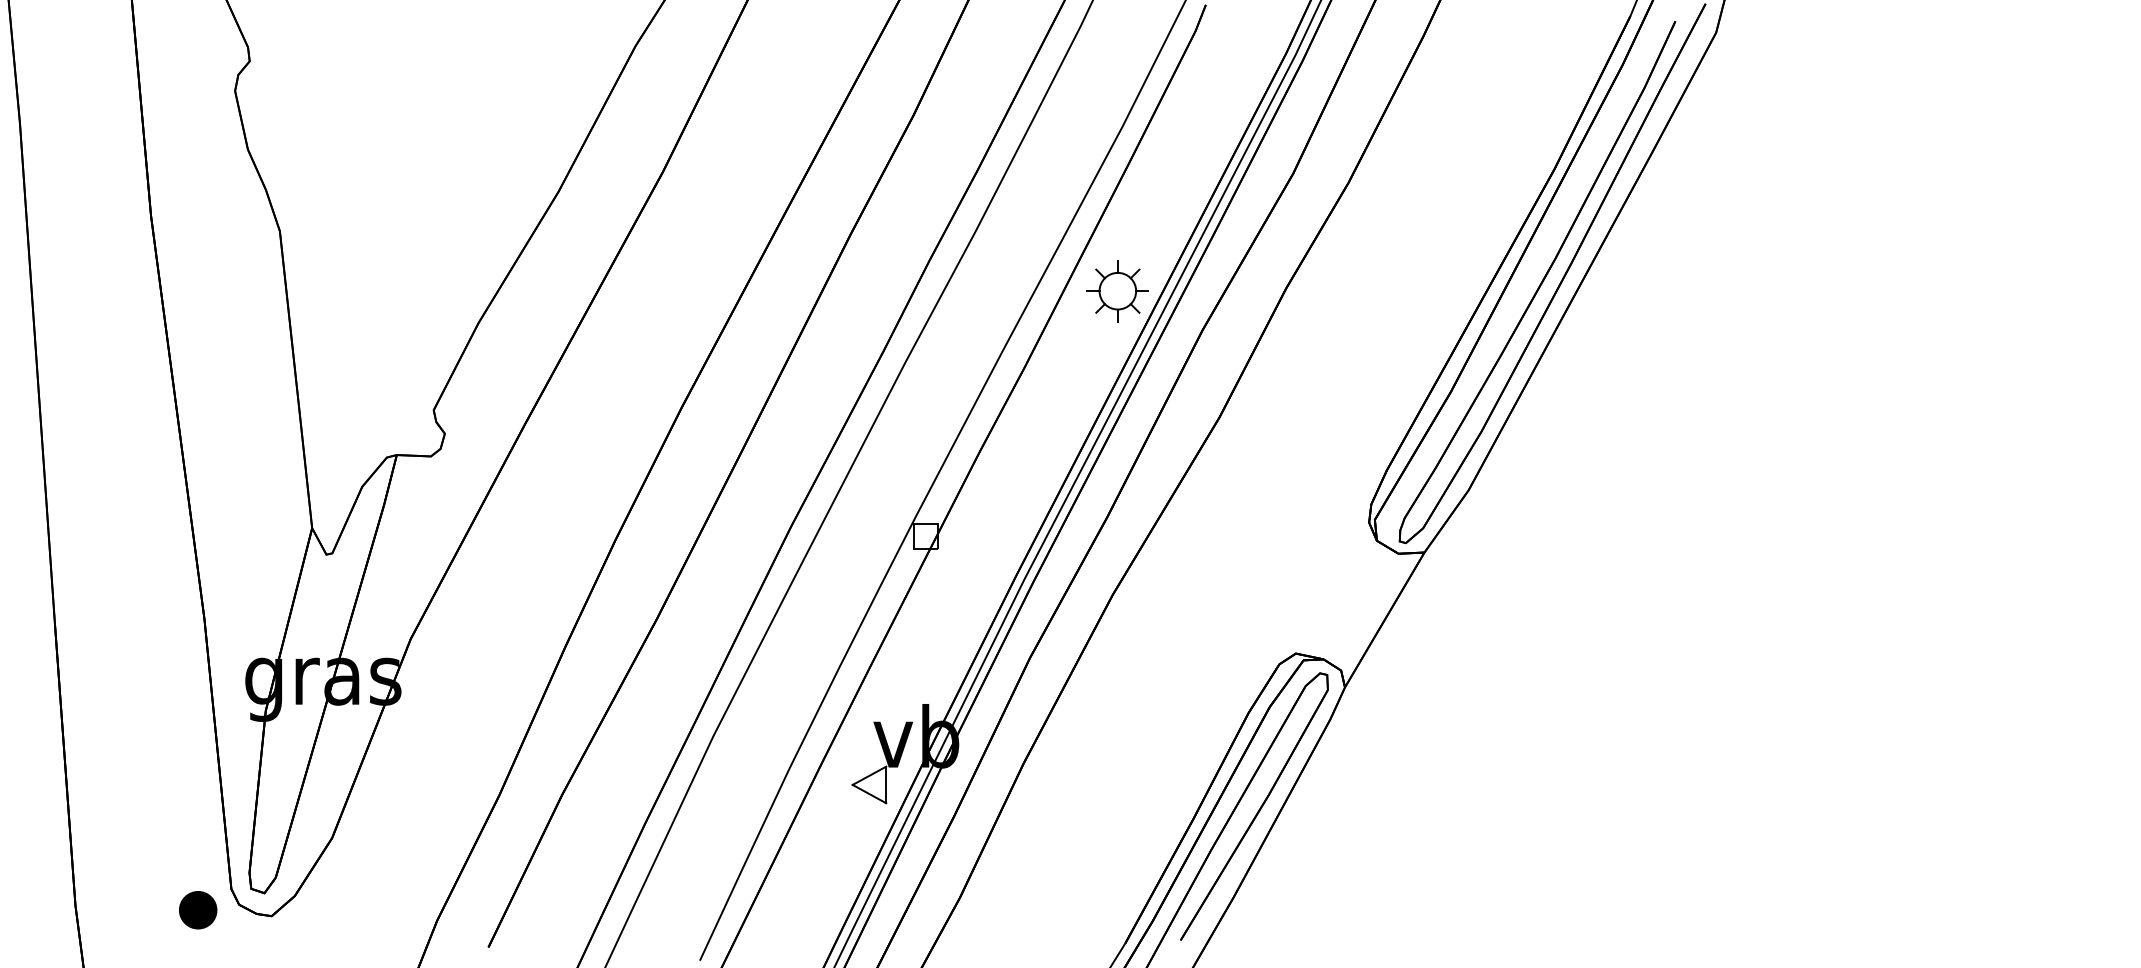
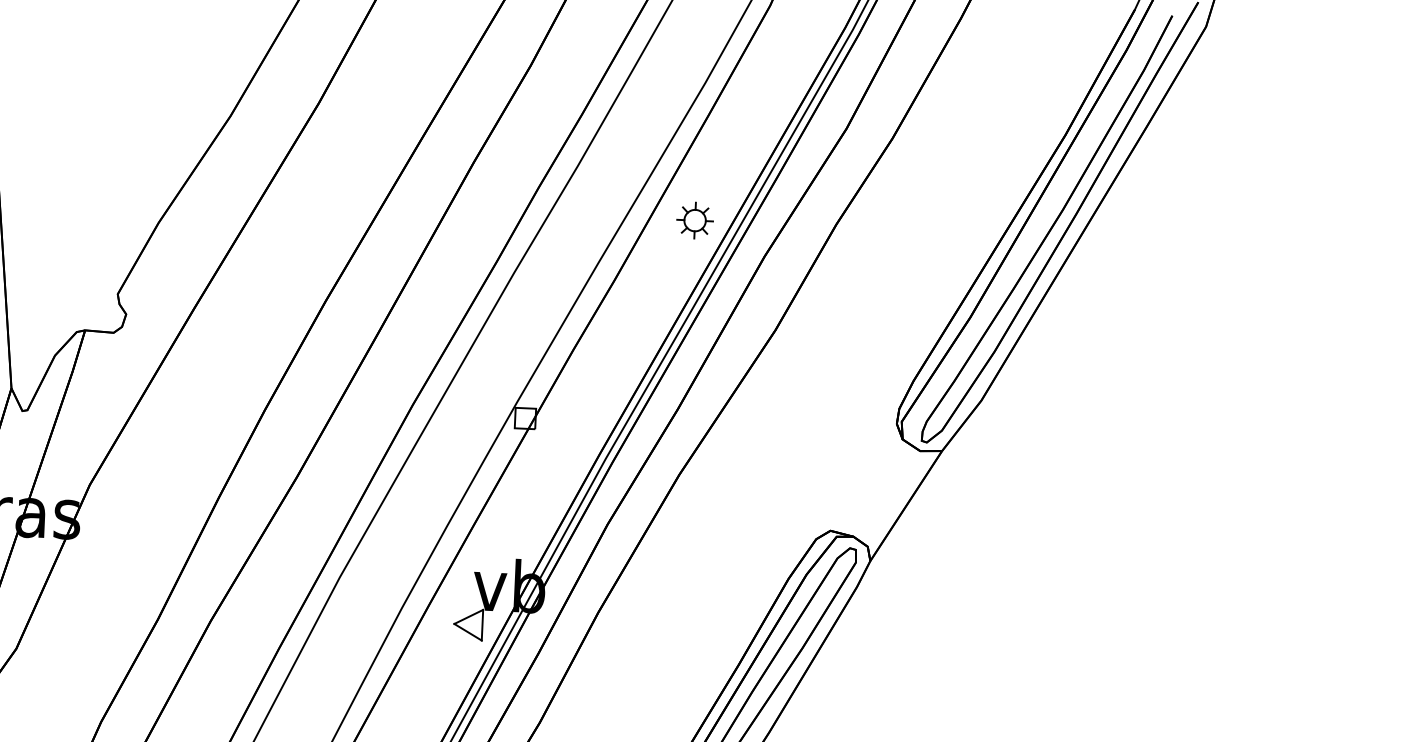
part: (1117, 291) -> (694, 220), size x0.7

